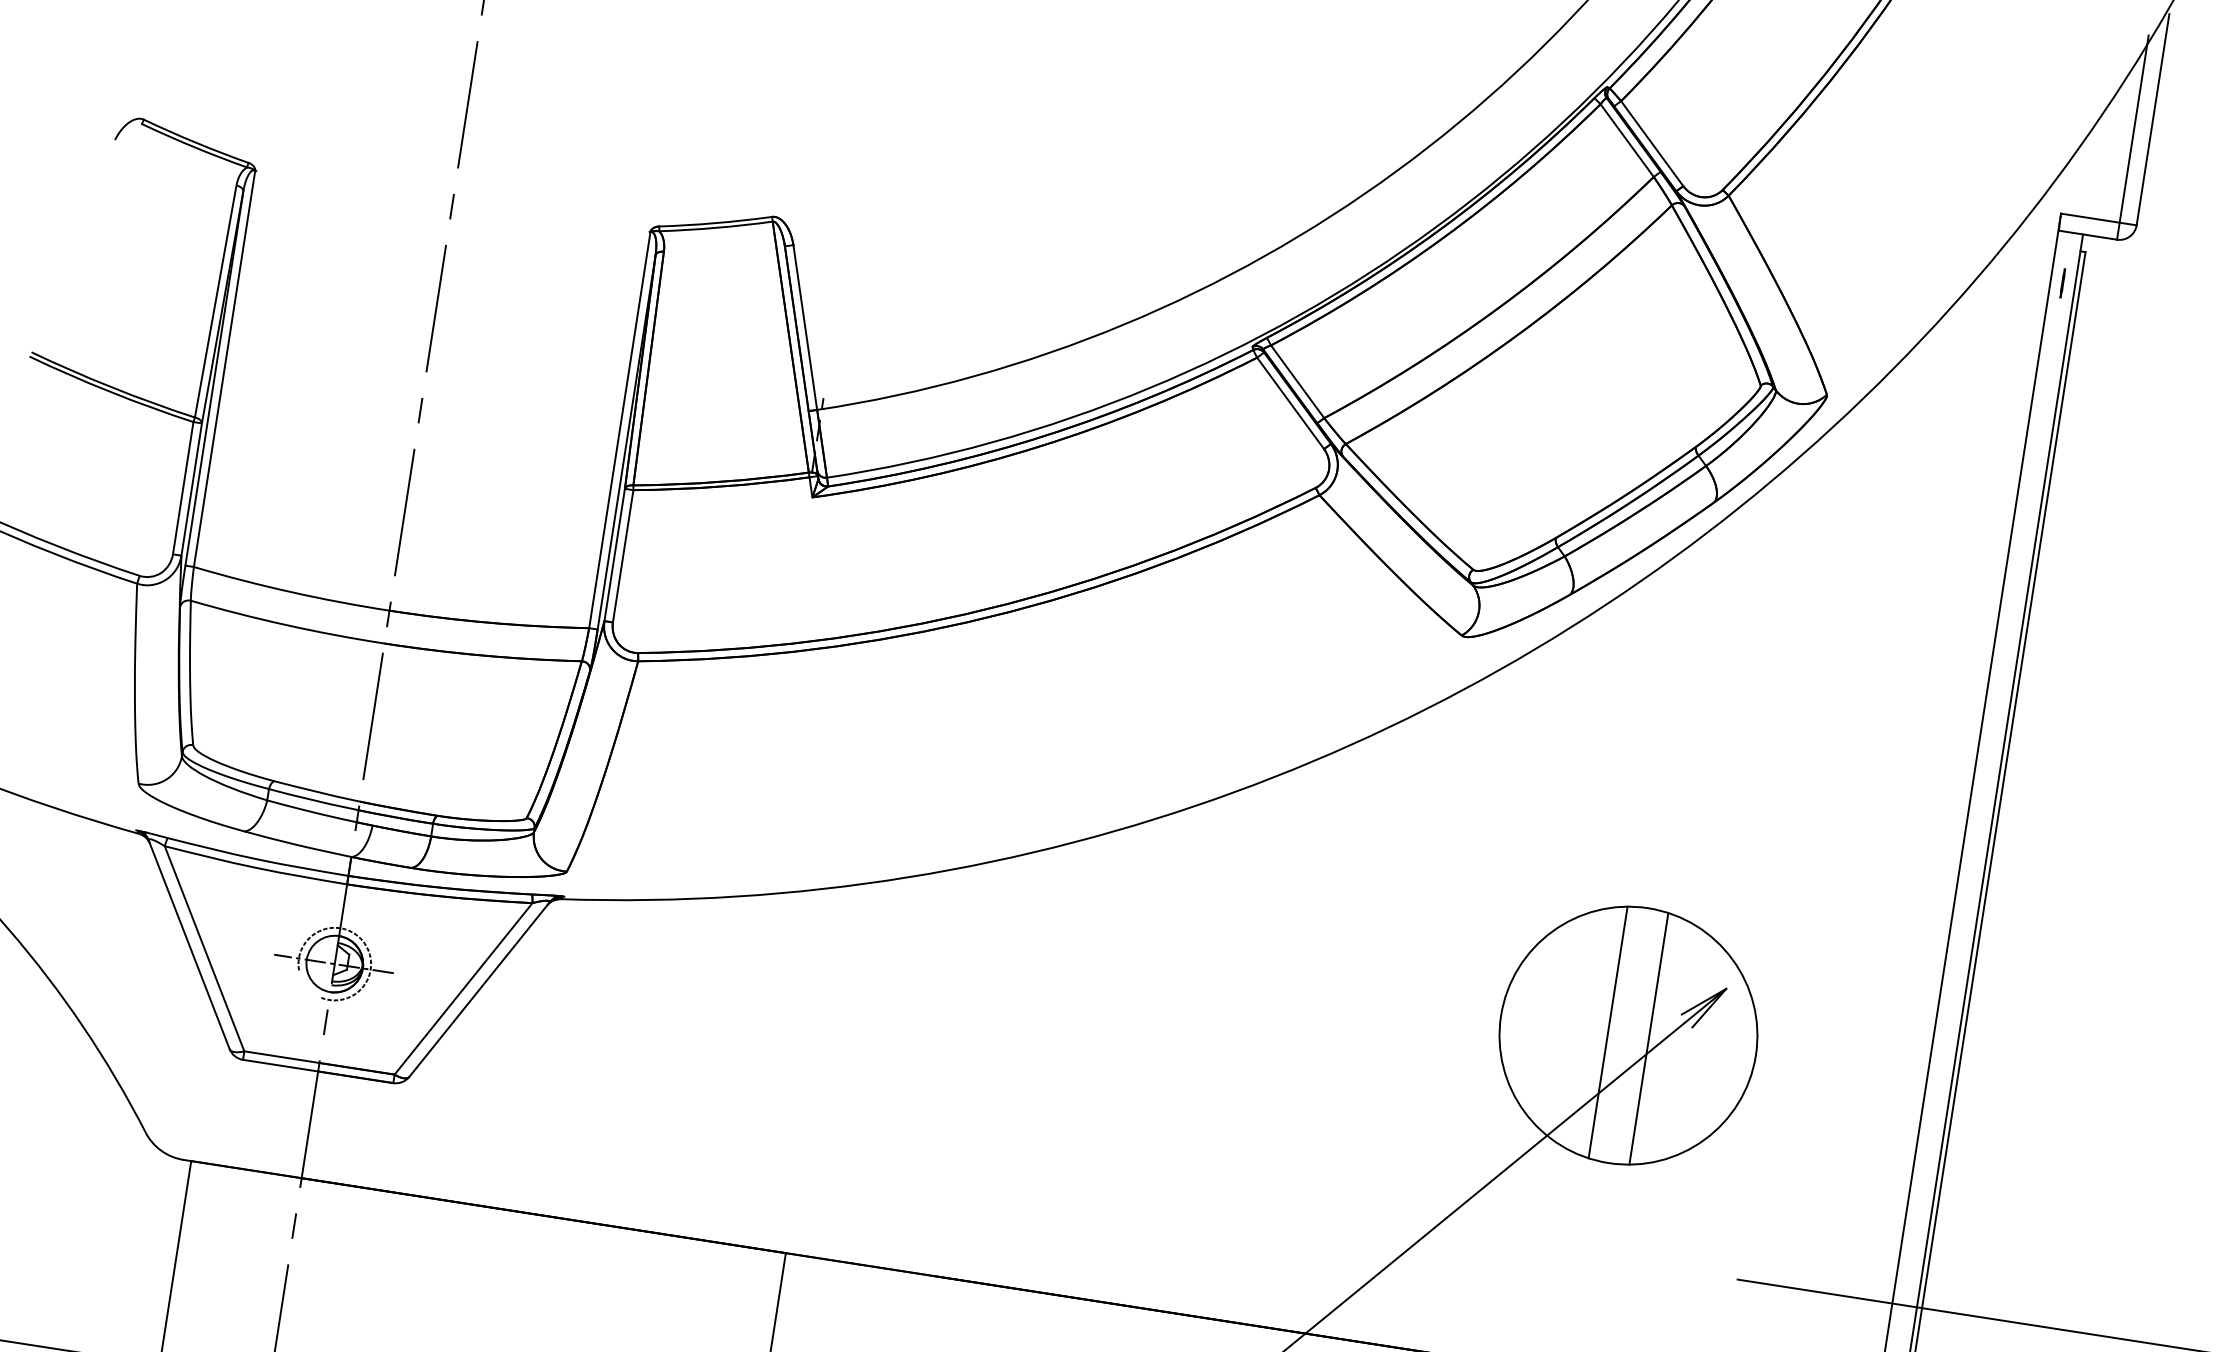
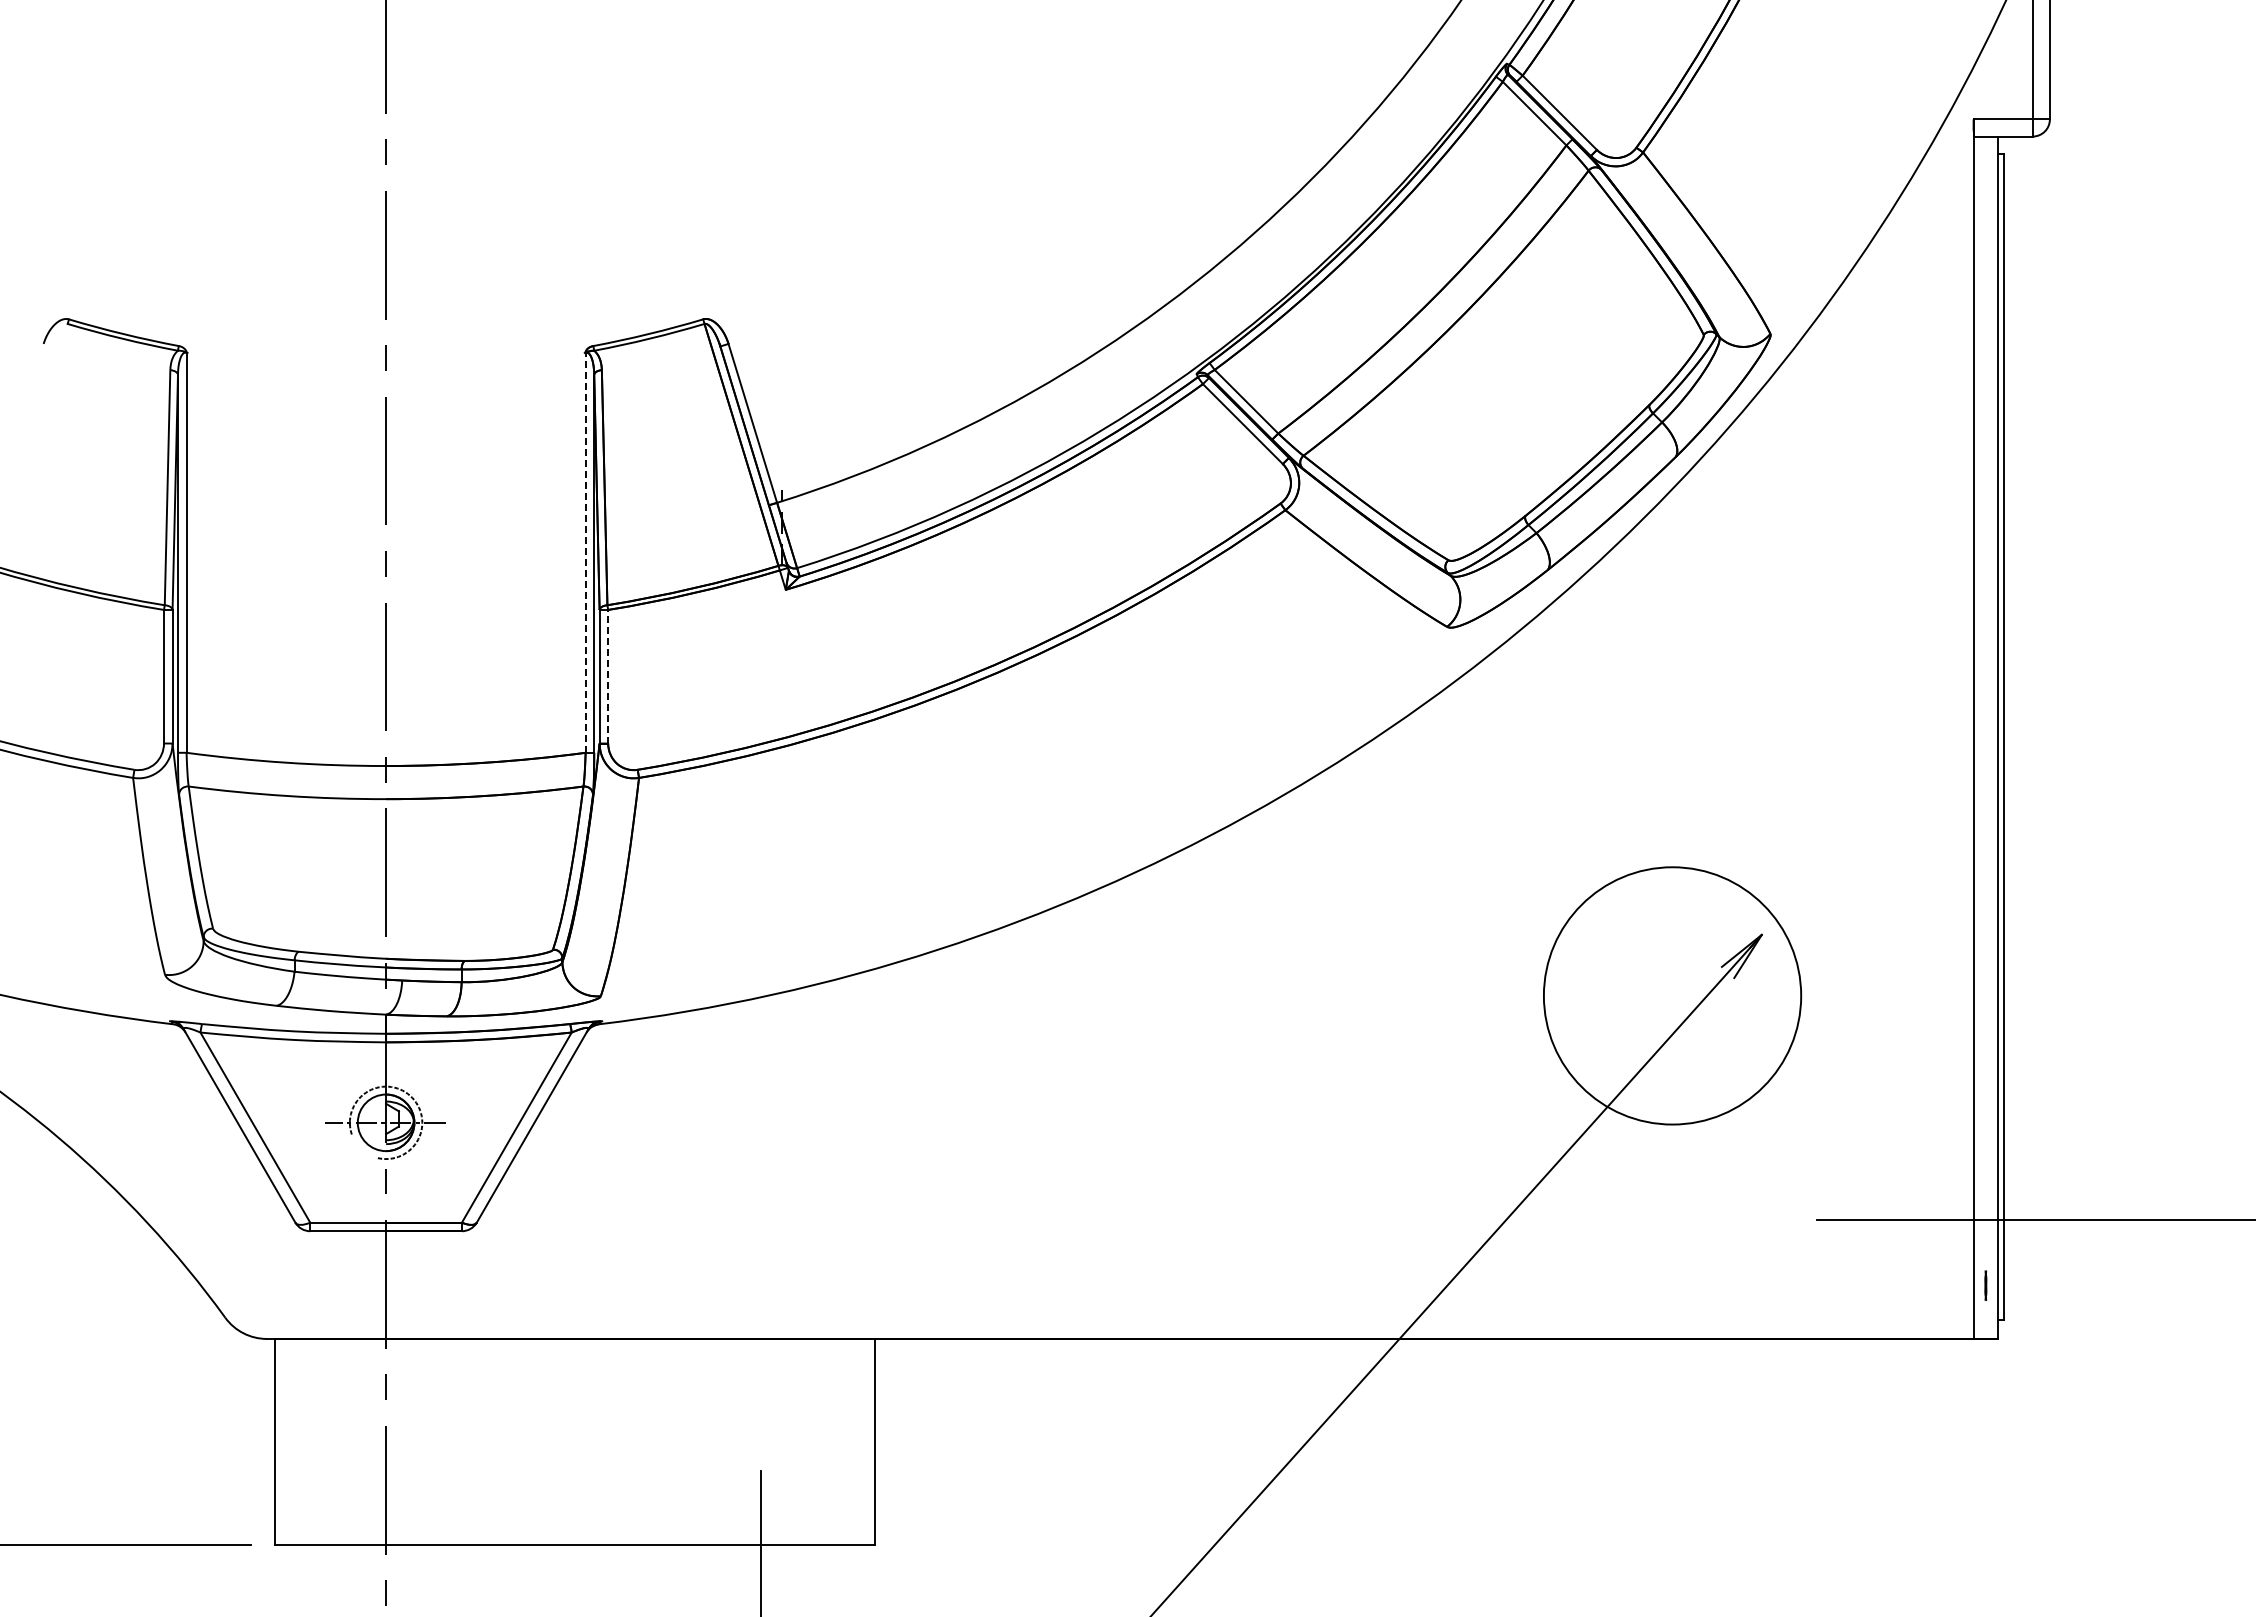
line: (2062, 282) -> (1985, 187), removed
line: (619, 429) -> (585, 552), solid -> dashed
line: (623, 556) -> (608, 676), solid -> dashed
line: (1607, 1032) -> (1651, 995), removed
line: (1649, 1038) -> (1693, 995), removed

